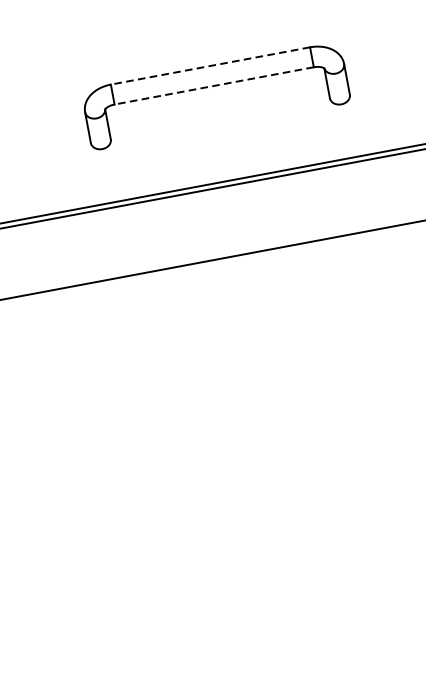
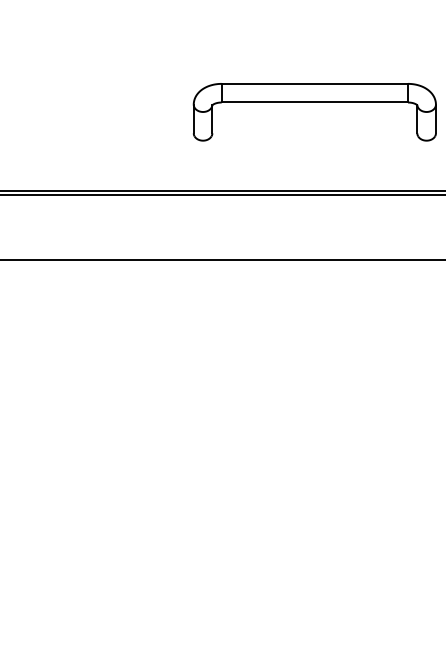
line: (210, 65) -> (314, 83), dashed -> solid
line: (213, 85) -> (314, 102), dashed -> solid

